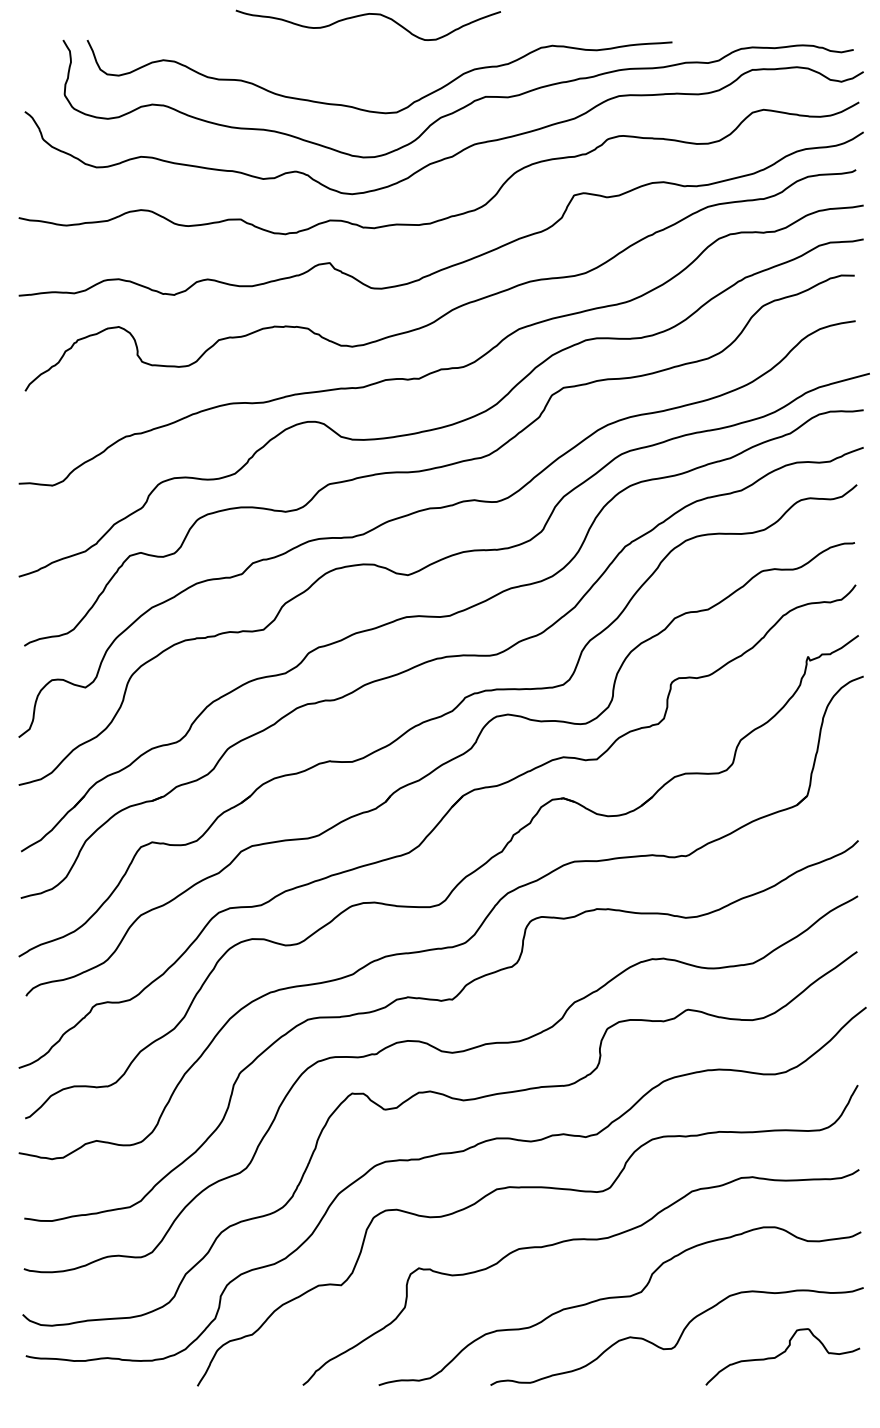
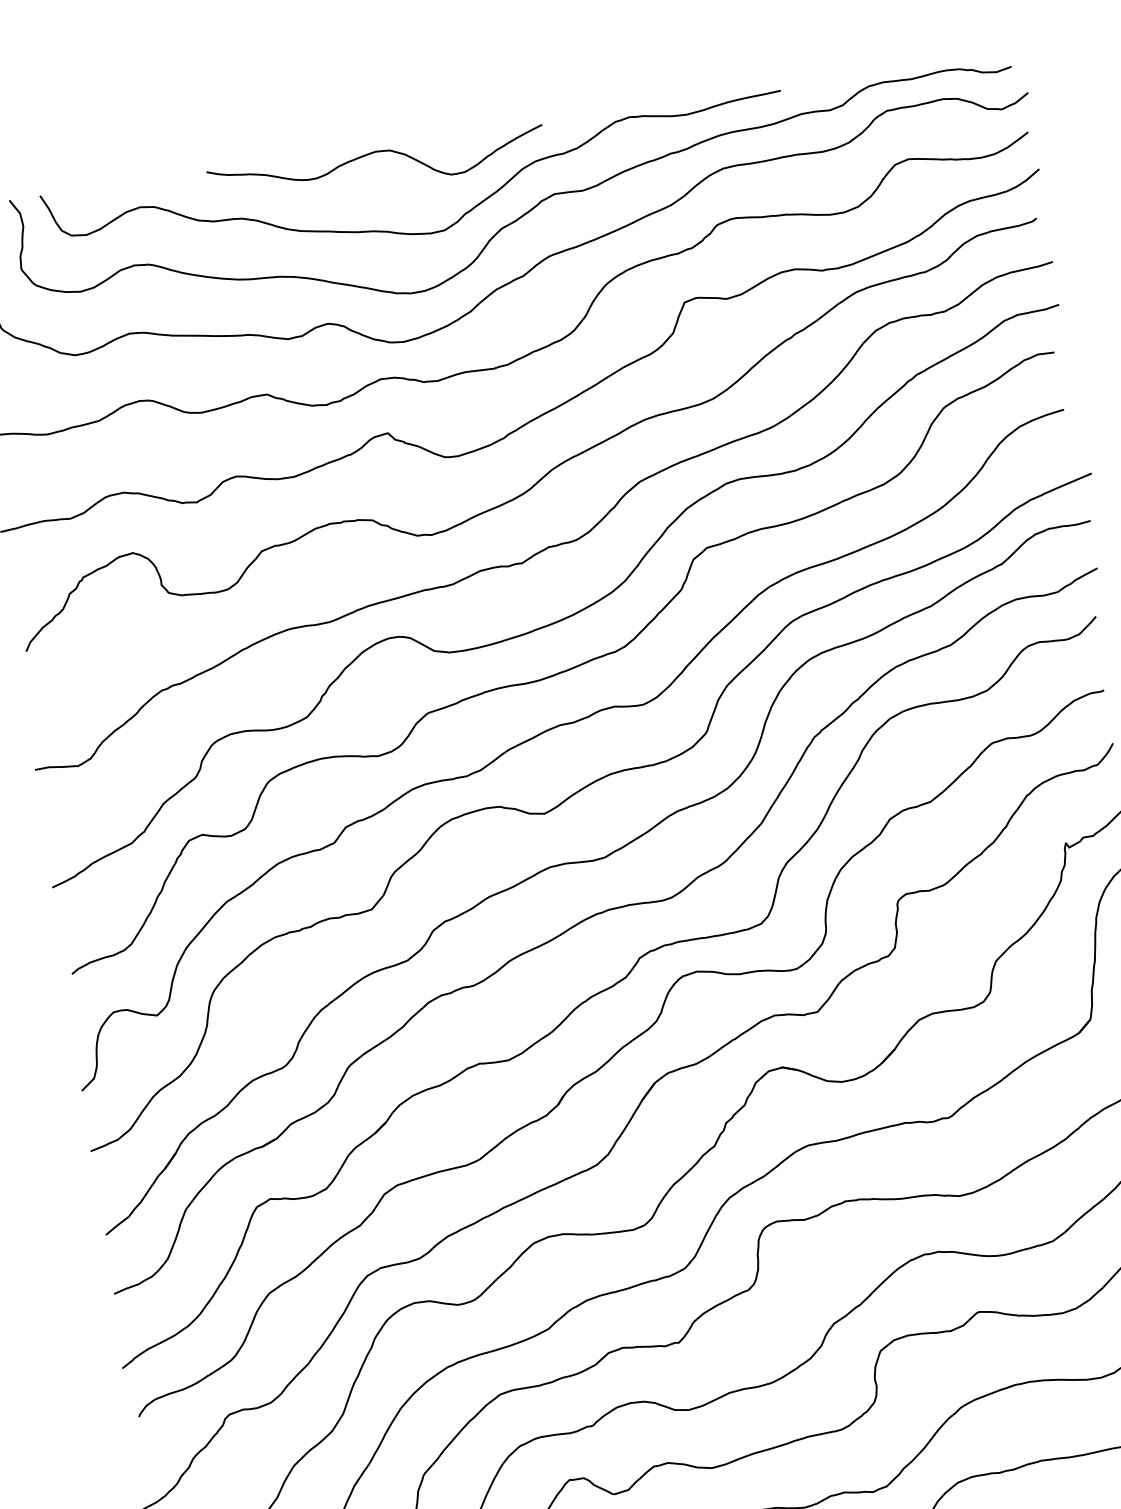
curve: (367, 15) -> (373, 154), moved

